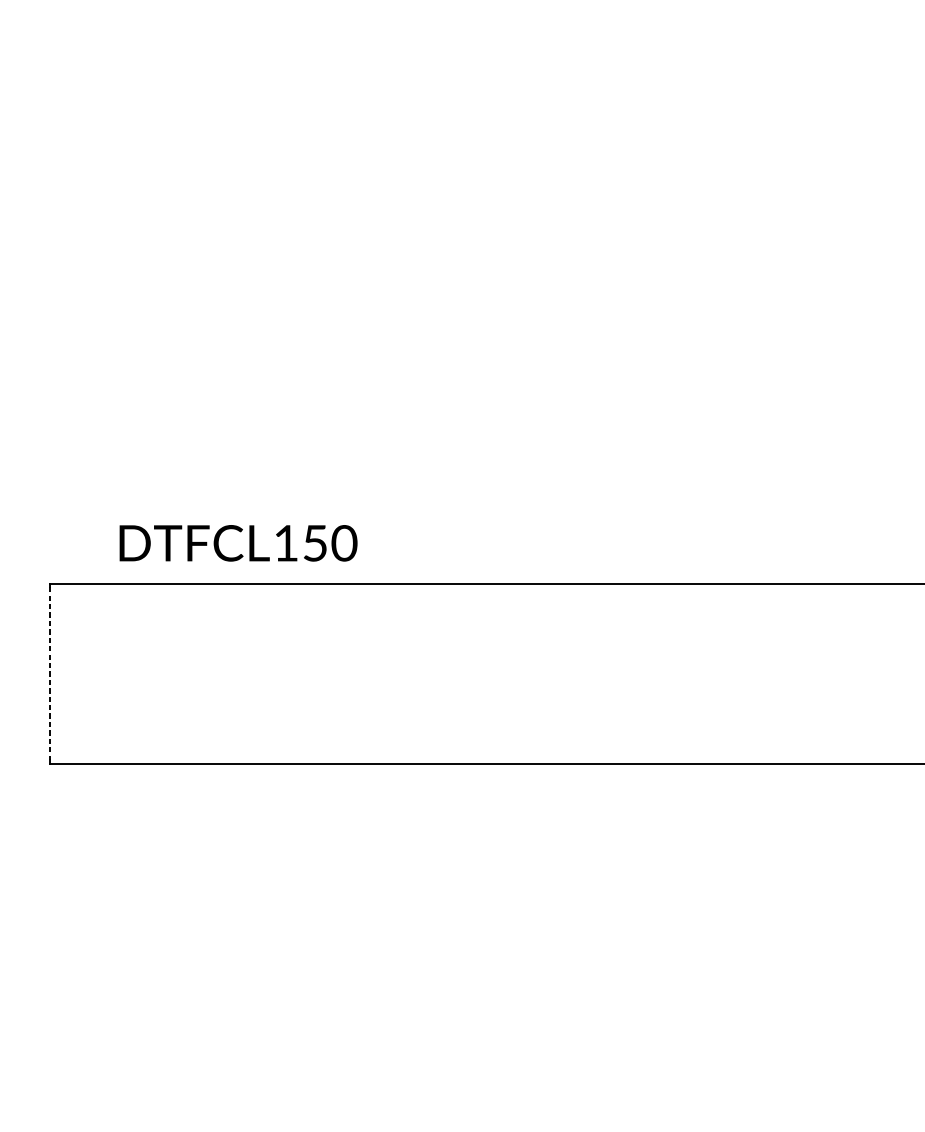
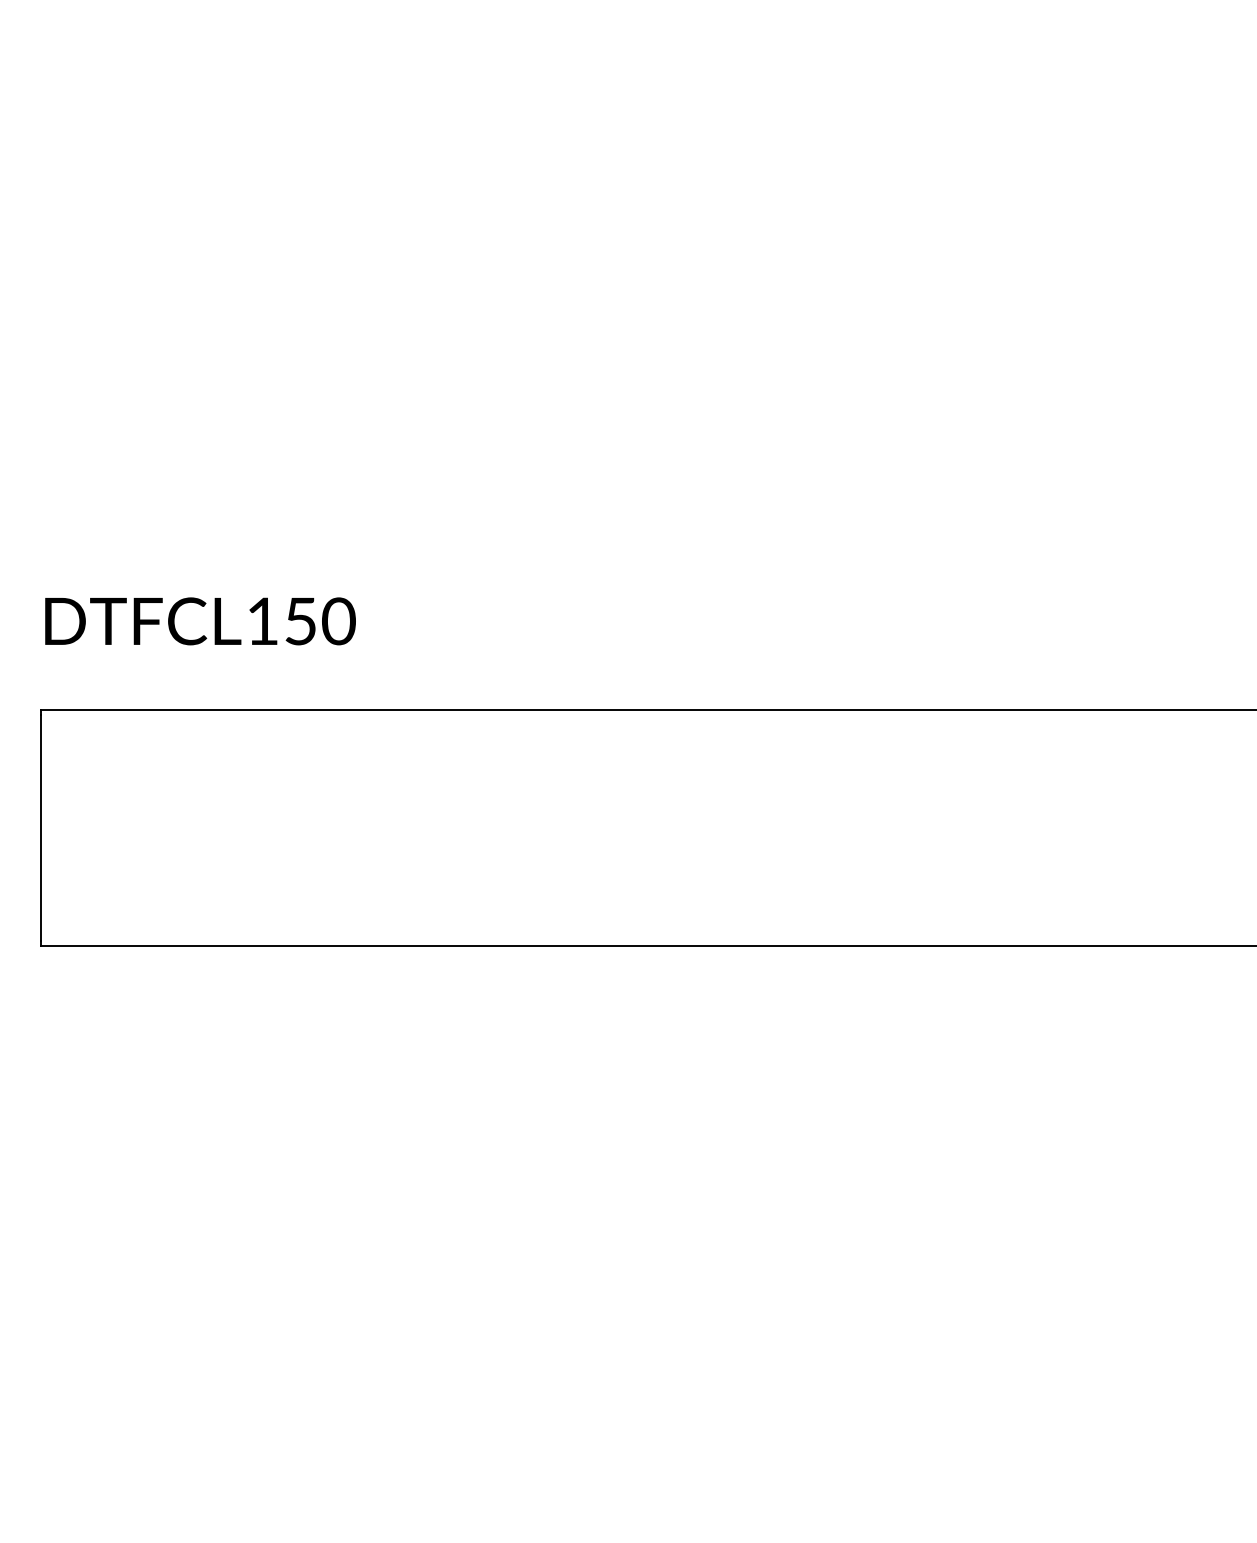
text: (238, 543) -> (200, 621), moved
line: (50, 674) -> (40, 828), dashed -> solid

